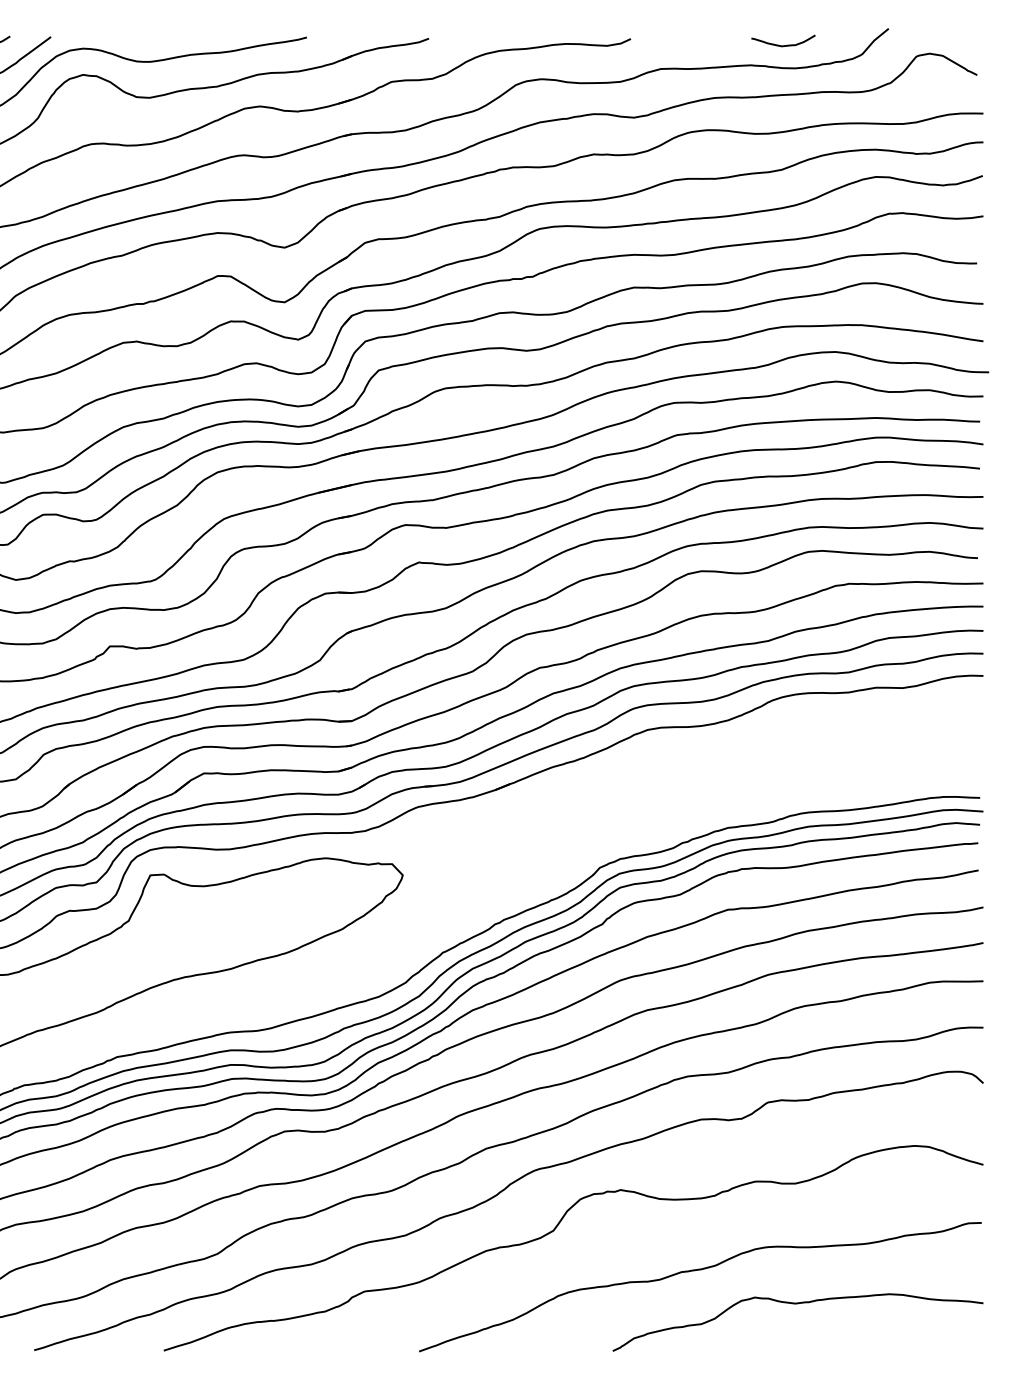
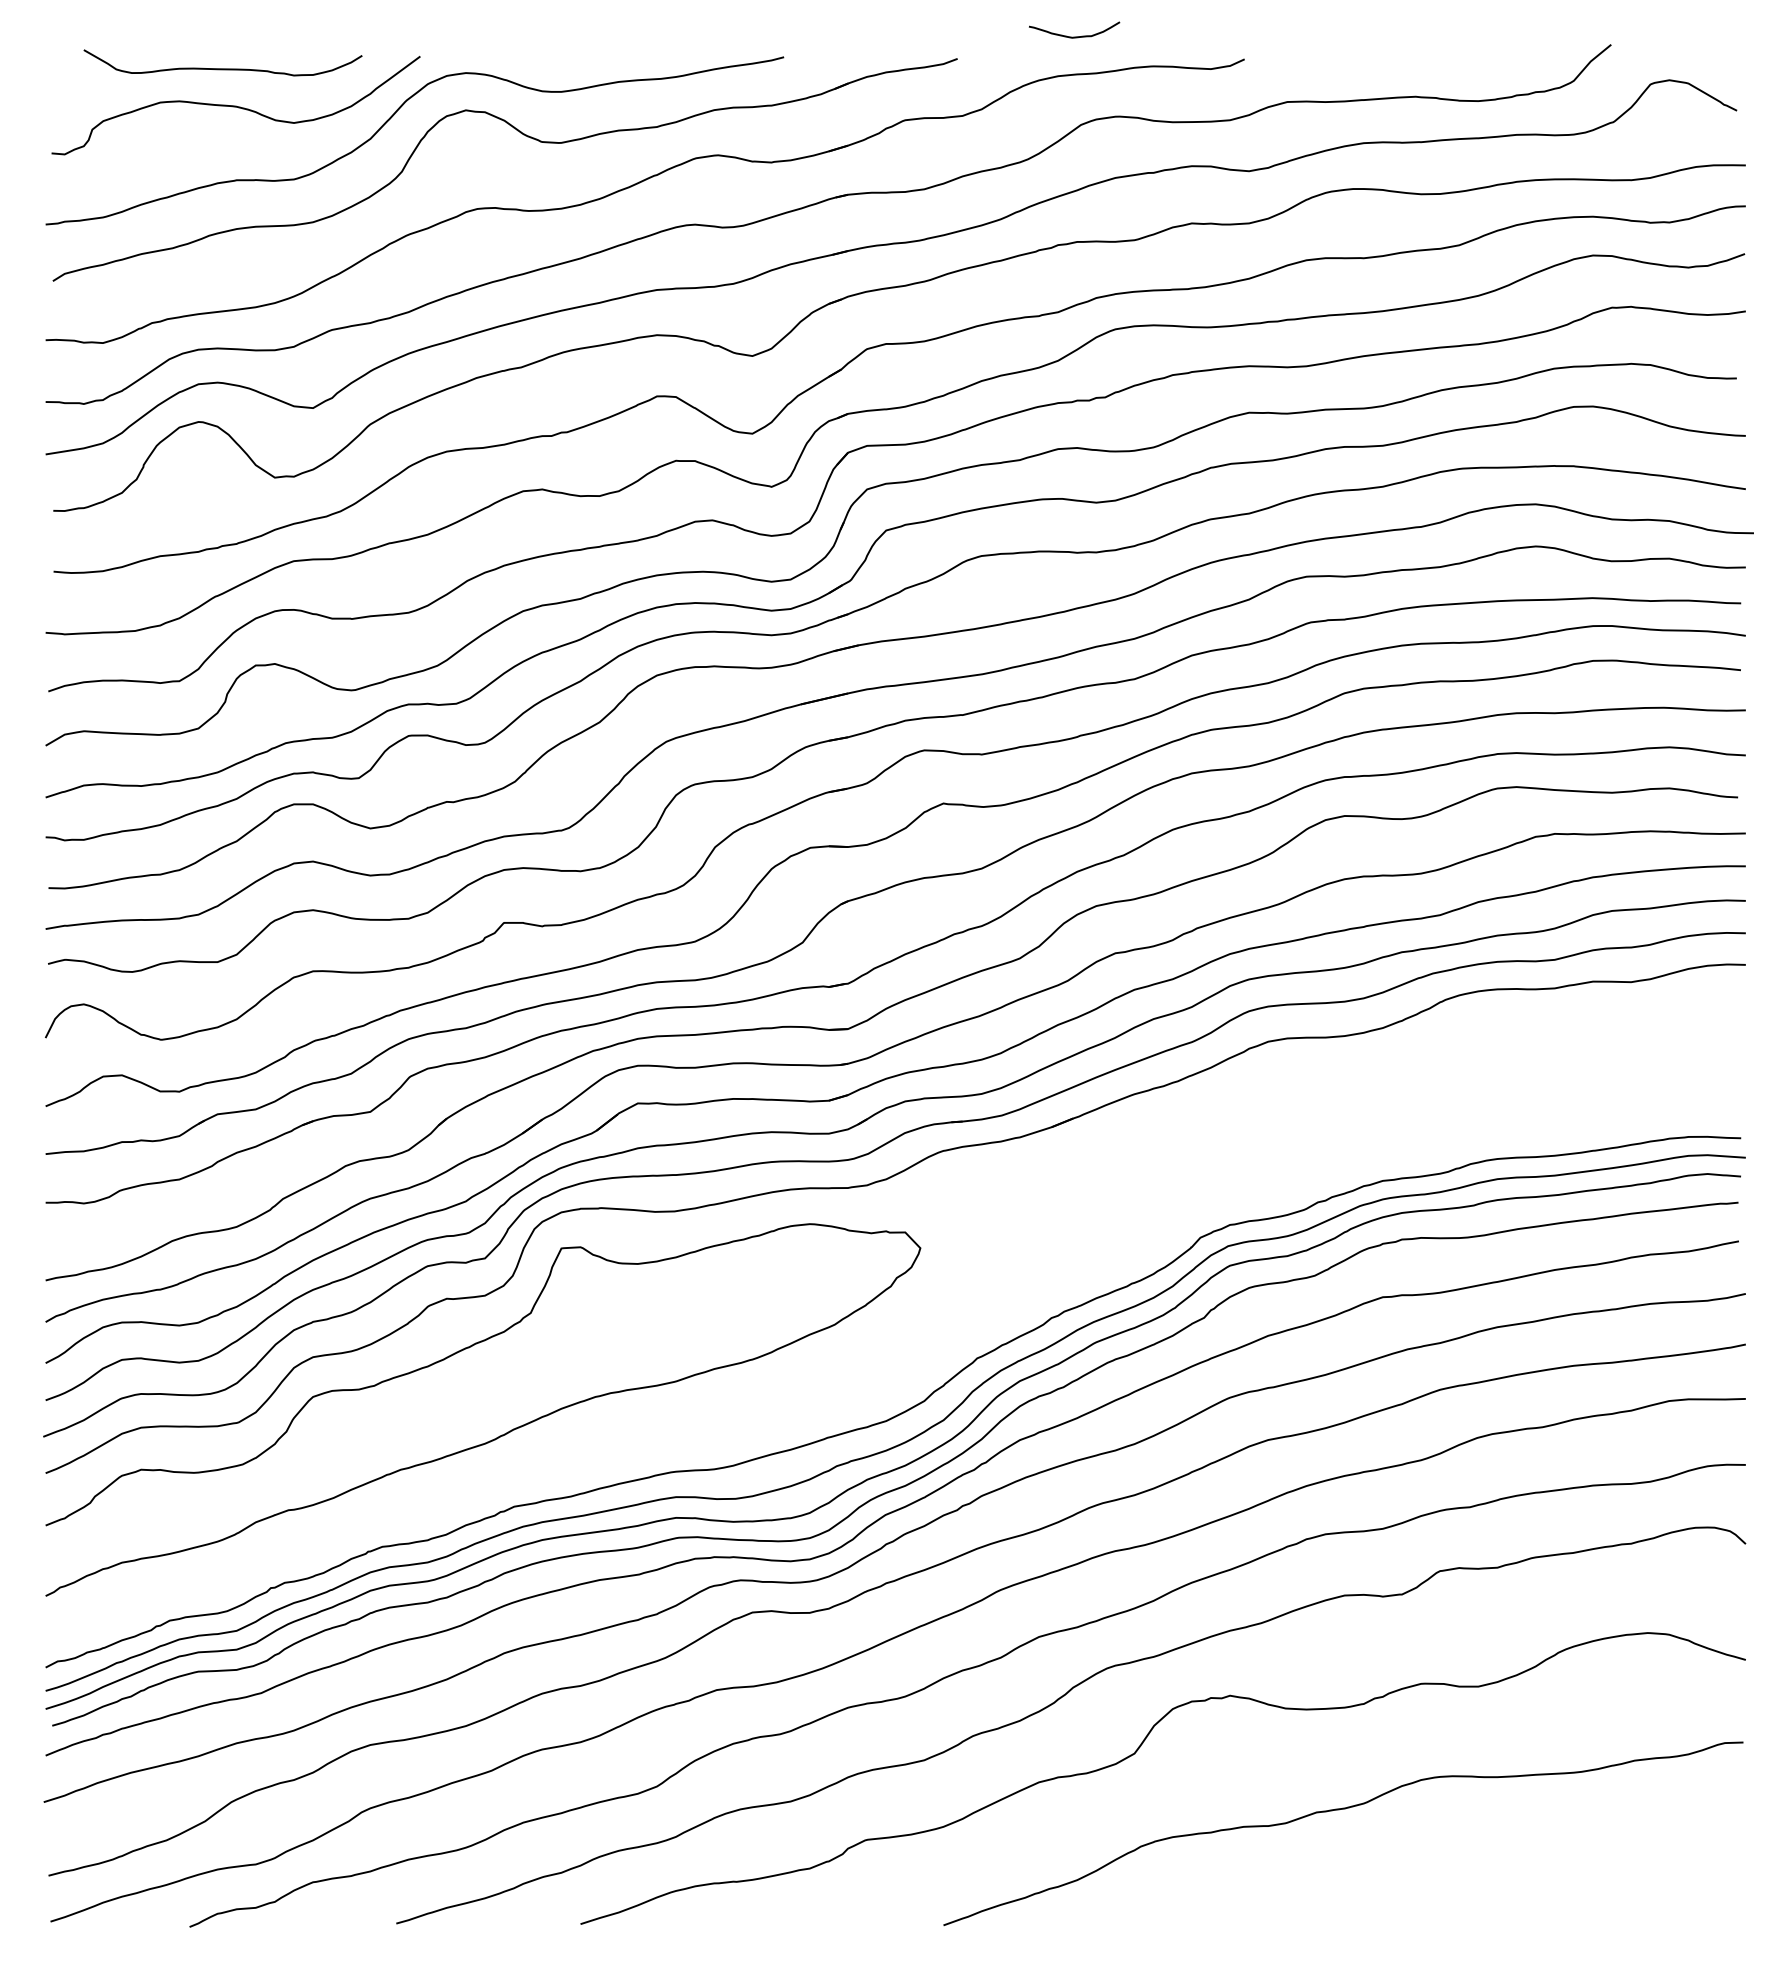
curve: (783, 45) -> (1074, 36), moved
curve: (795, 1304) -> (1478, 1858), removed

